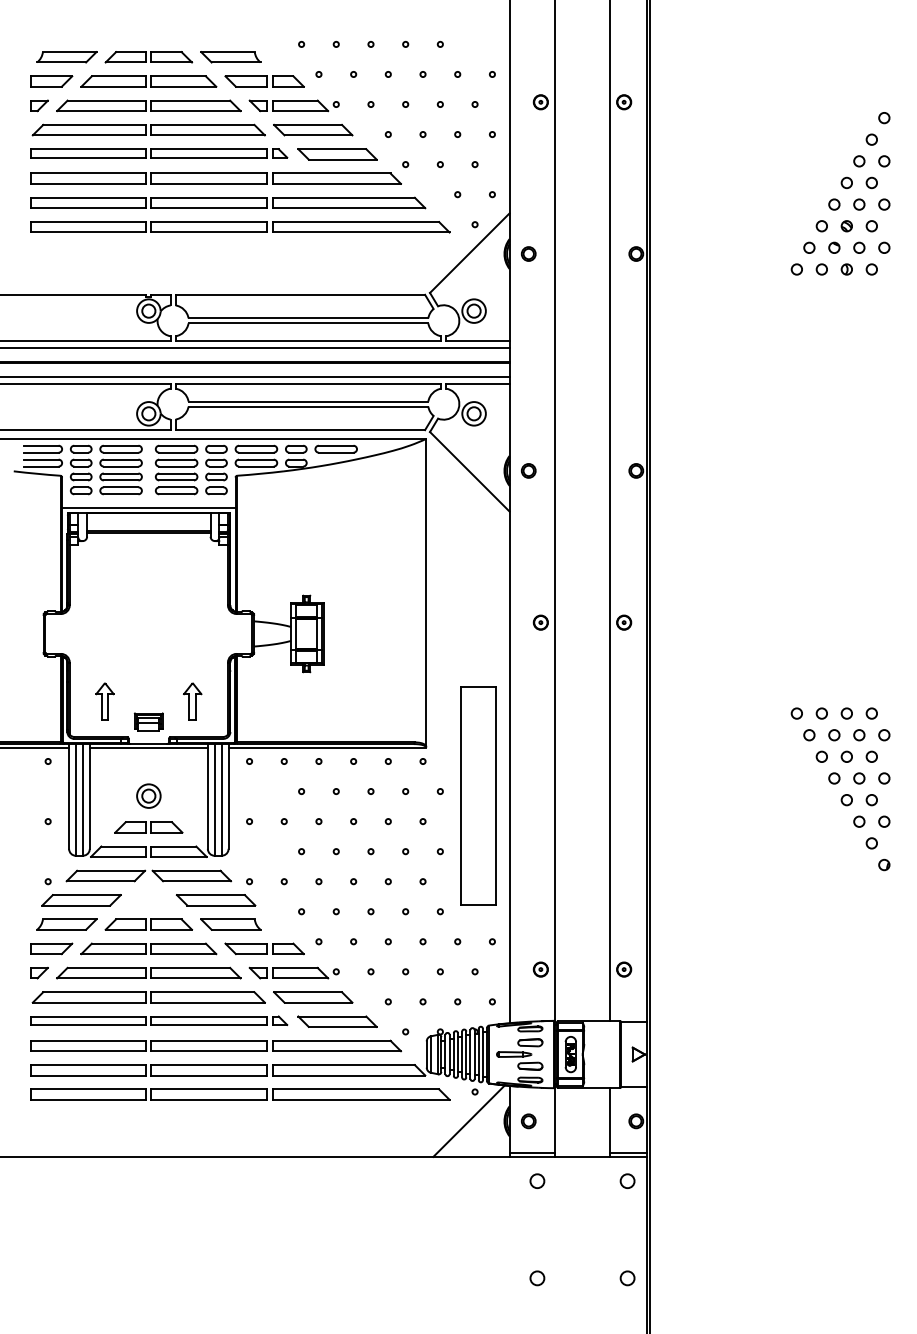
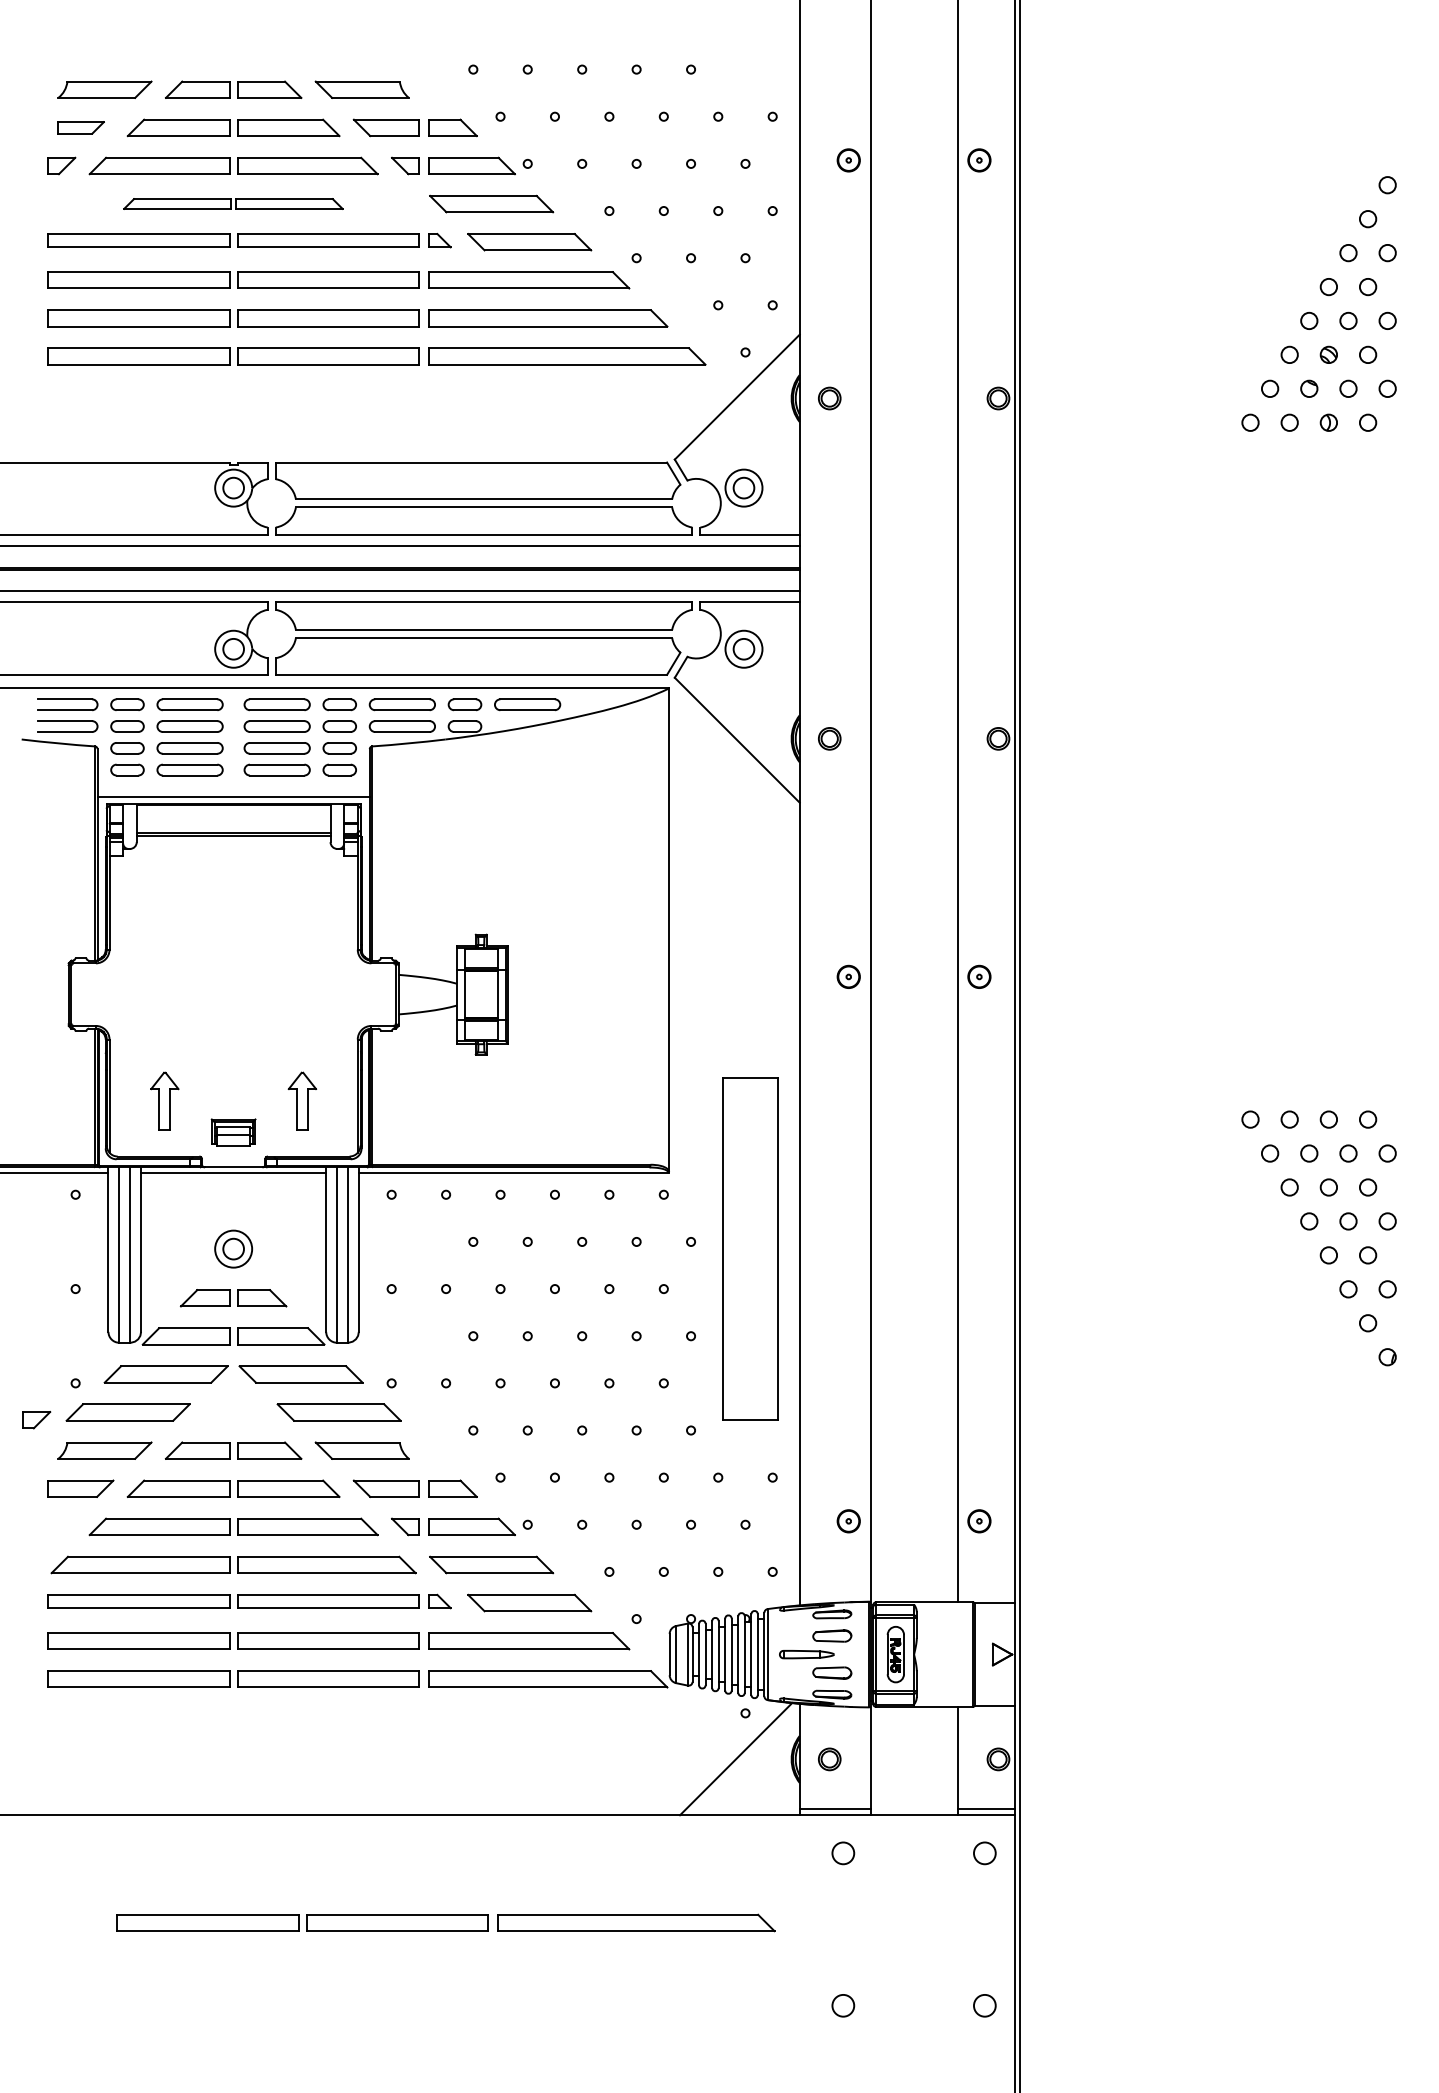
part: (51, 81) -> (80, 127), size x0.7
part: (148, 129) -> (233, 203), size x0.6
part: (39, 973) -> (36, 1420), moved
part: (240, 1094) -> (446, 1922), moved

